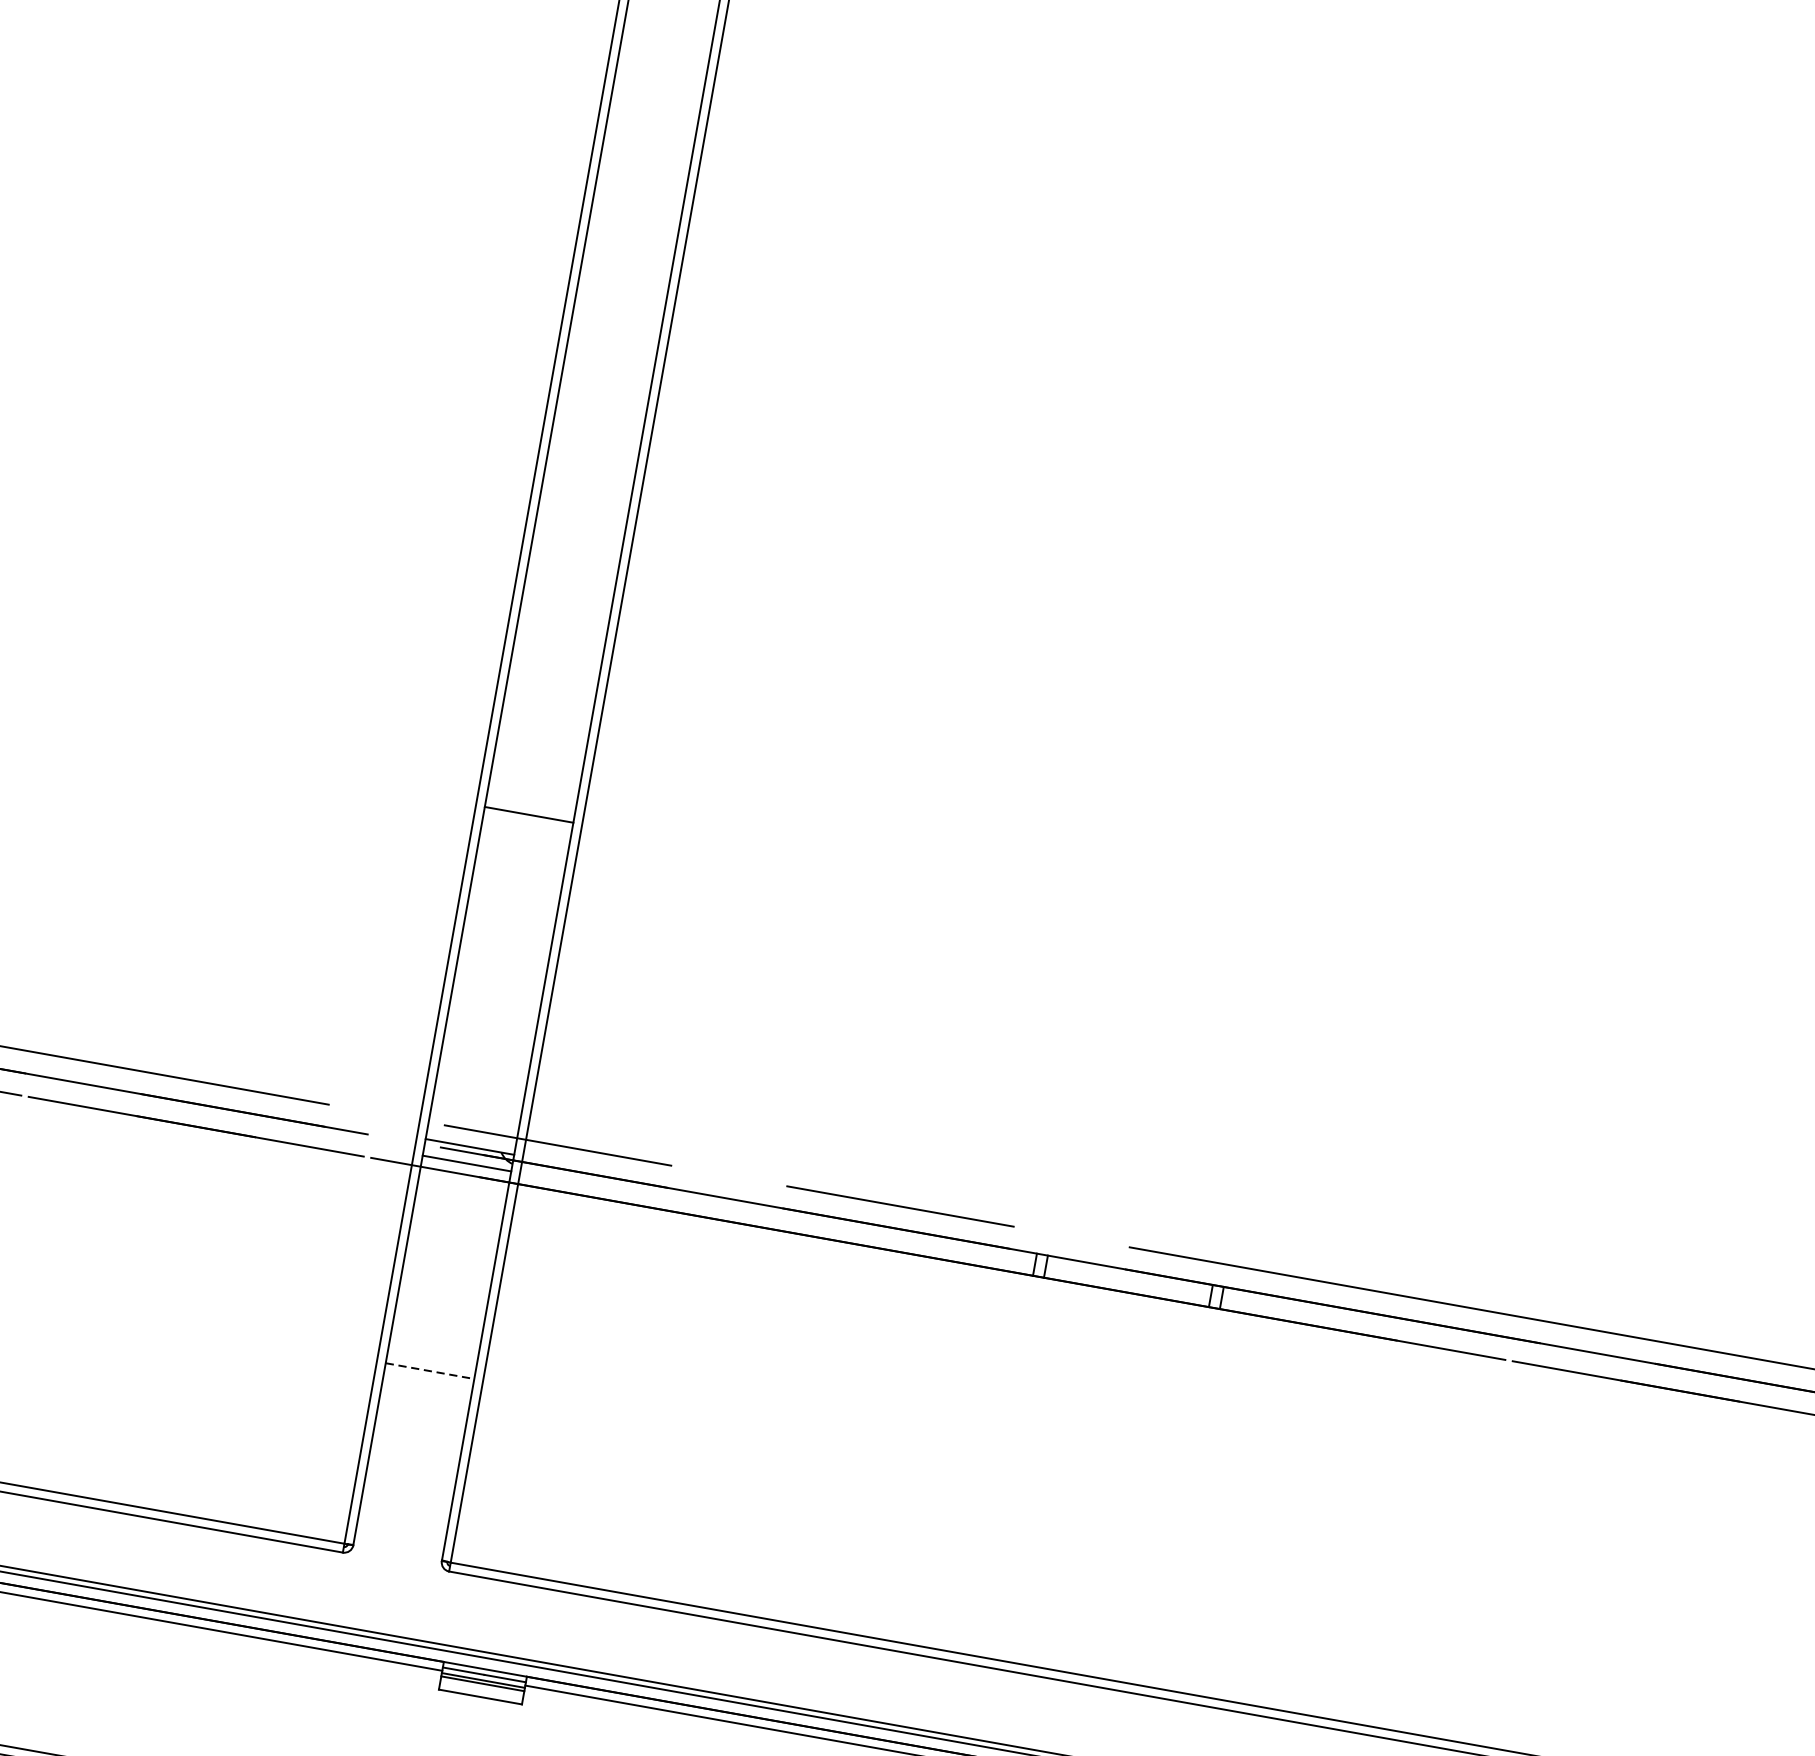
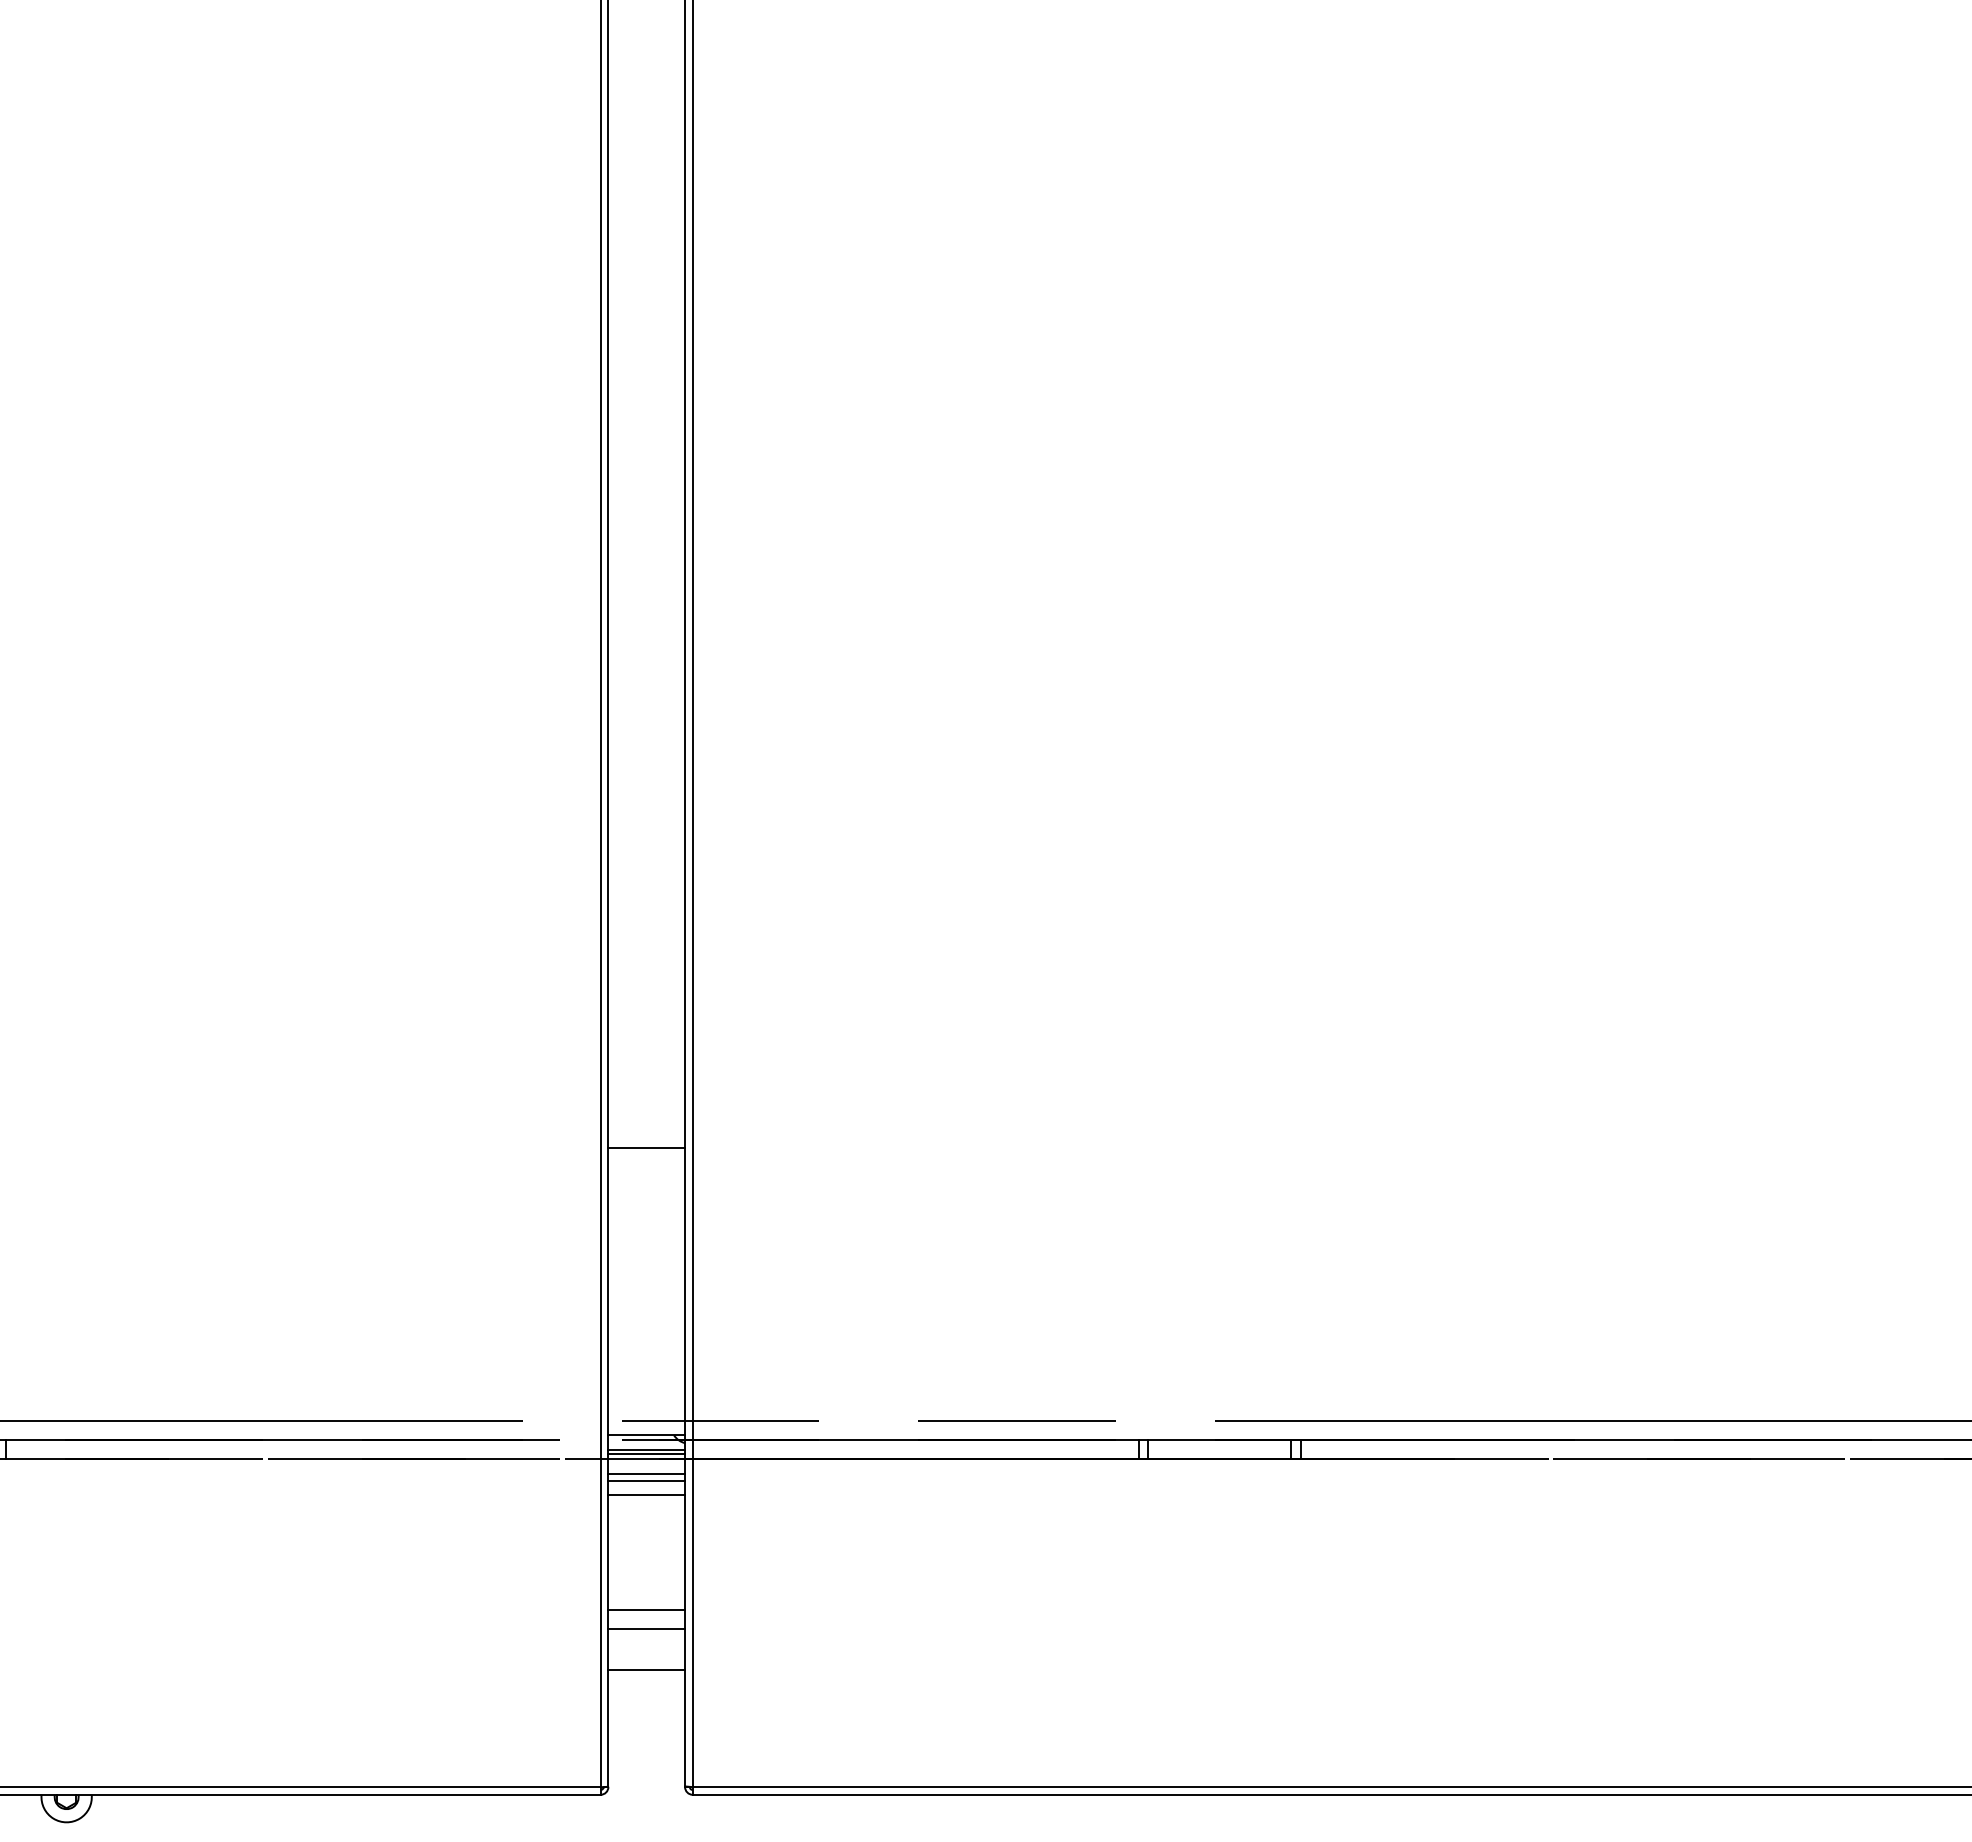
line: (465, 1169) -> (646, 1454), added
line: (461, 1191) -> (646, 1473), added
line: (460, 1199) -> (646, 1480), added
line: (457, 1216) -> (646, 1495), added
line: (433, 1349) -> (646, 1610), added
line: (430, 1371) -> (647, 1629), dashed -> solid
line: (421, 1418) -> (646, 1670), added

